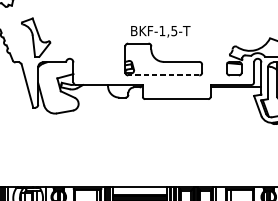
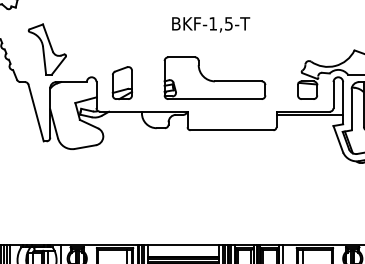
text: (161, 31) -> (211, 24), moved
part: (92, 63) -> (121, 83), added
line: (164, 75) -> (215, 99), dashed -> solid

